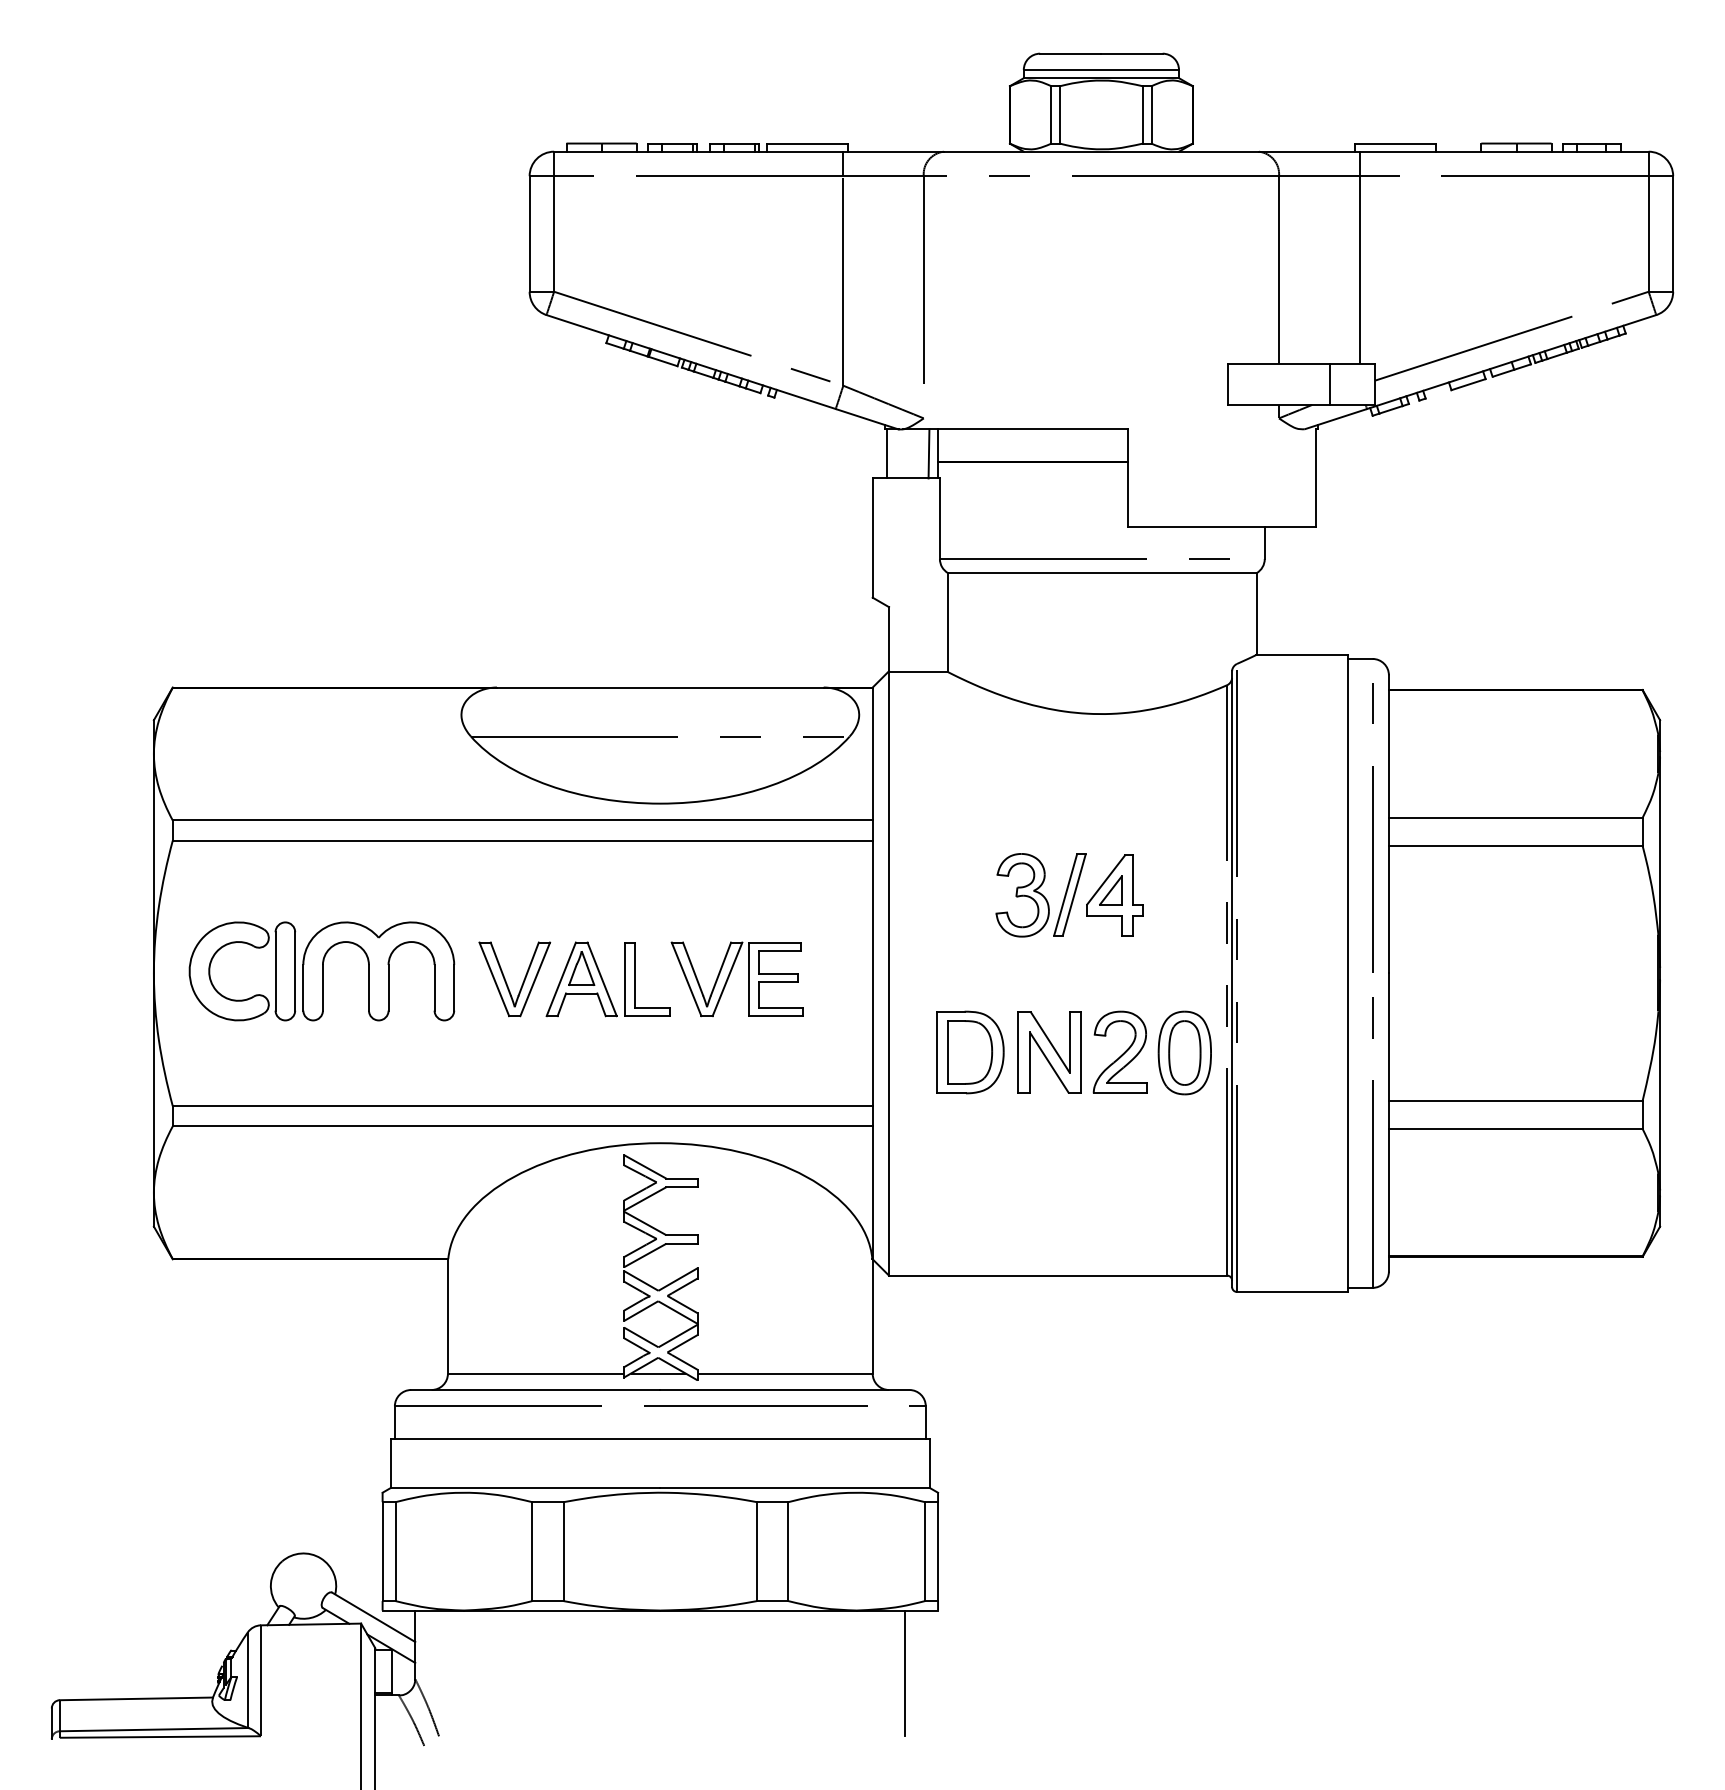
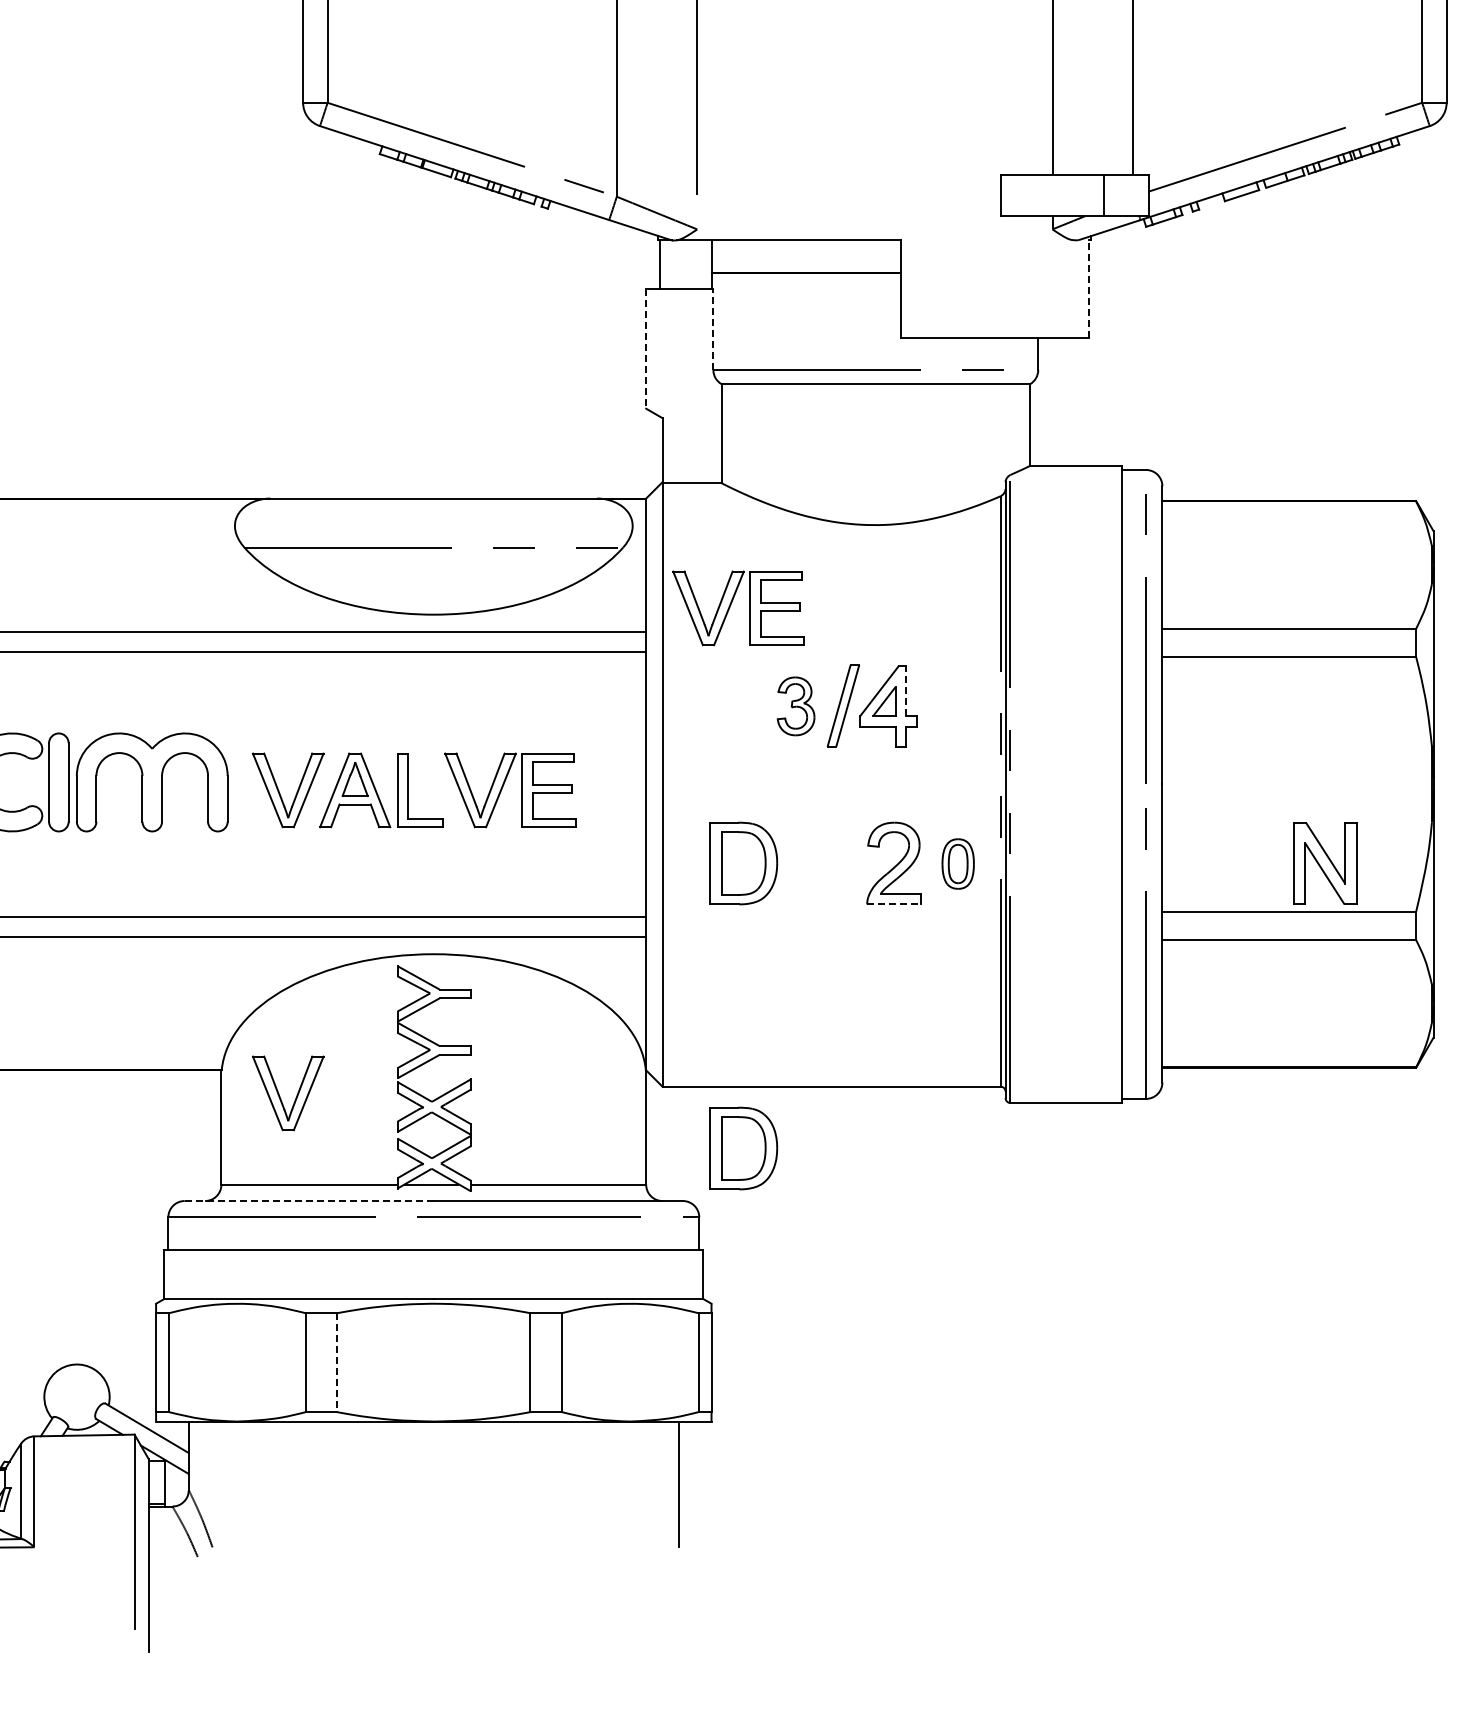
line: (928, 453) -> (701, 264), removed
line: (1315, 477) -> (1088, 288), solid -> dashed
line: (939, 518) -> (712, 329), solid -> dashed
line: (872, 538) -> (645, 349), solid -> dashed
part: (958, 793) -> (731, 604), added
line: (1132, 879) -> (905, 690), solid -> dashed
part: (1022, 895) -> (795, 706), size x0.7
part: (1049, 1052) -> (1324, 863), moved
part: (1184, 1052) -> (957, 863), size x0.6
line: (1120, 1093) -> (893, 904), solid -> dashed
part: (506, 1283) -> (279, 1094), added
part: (970, 1337) -> (743, 1148), added
line: (535, 1390) -> (308, 1201), solid -> dashed
line: (563, 1552) -> (336, 1363), solid -> dashed

